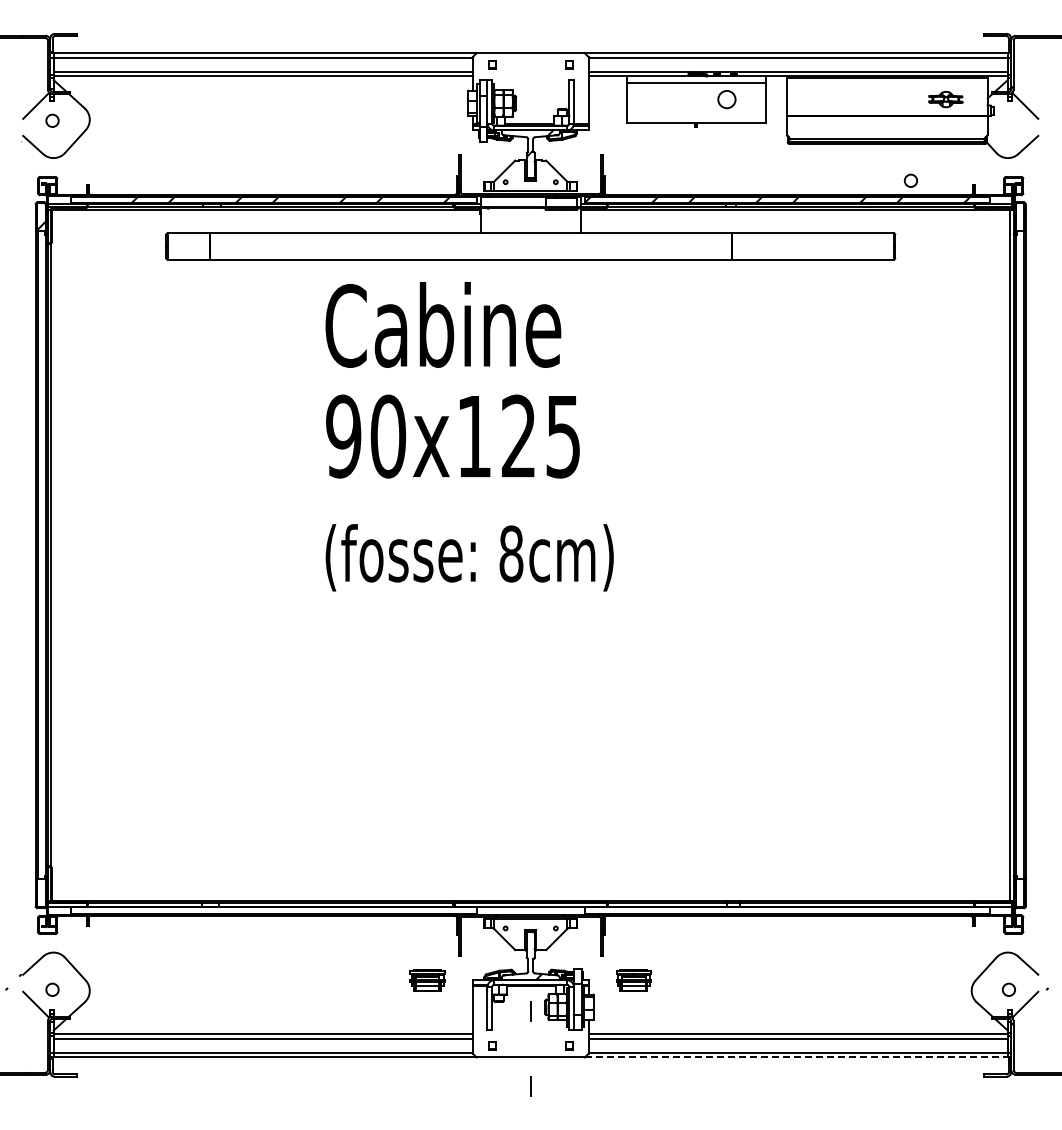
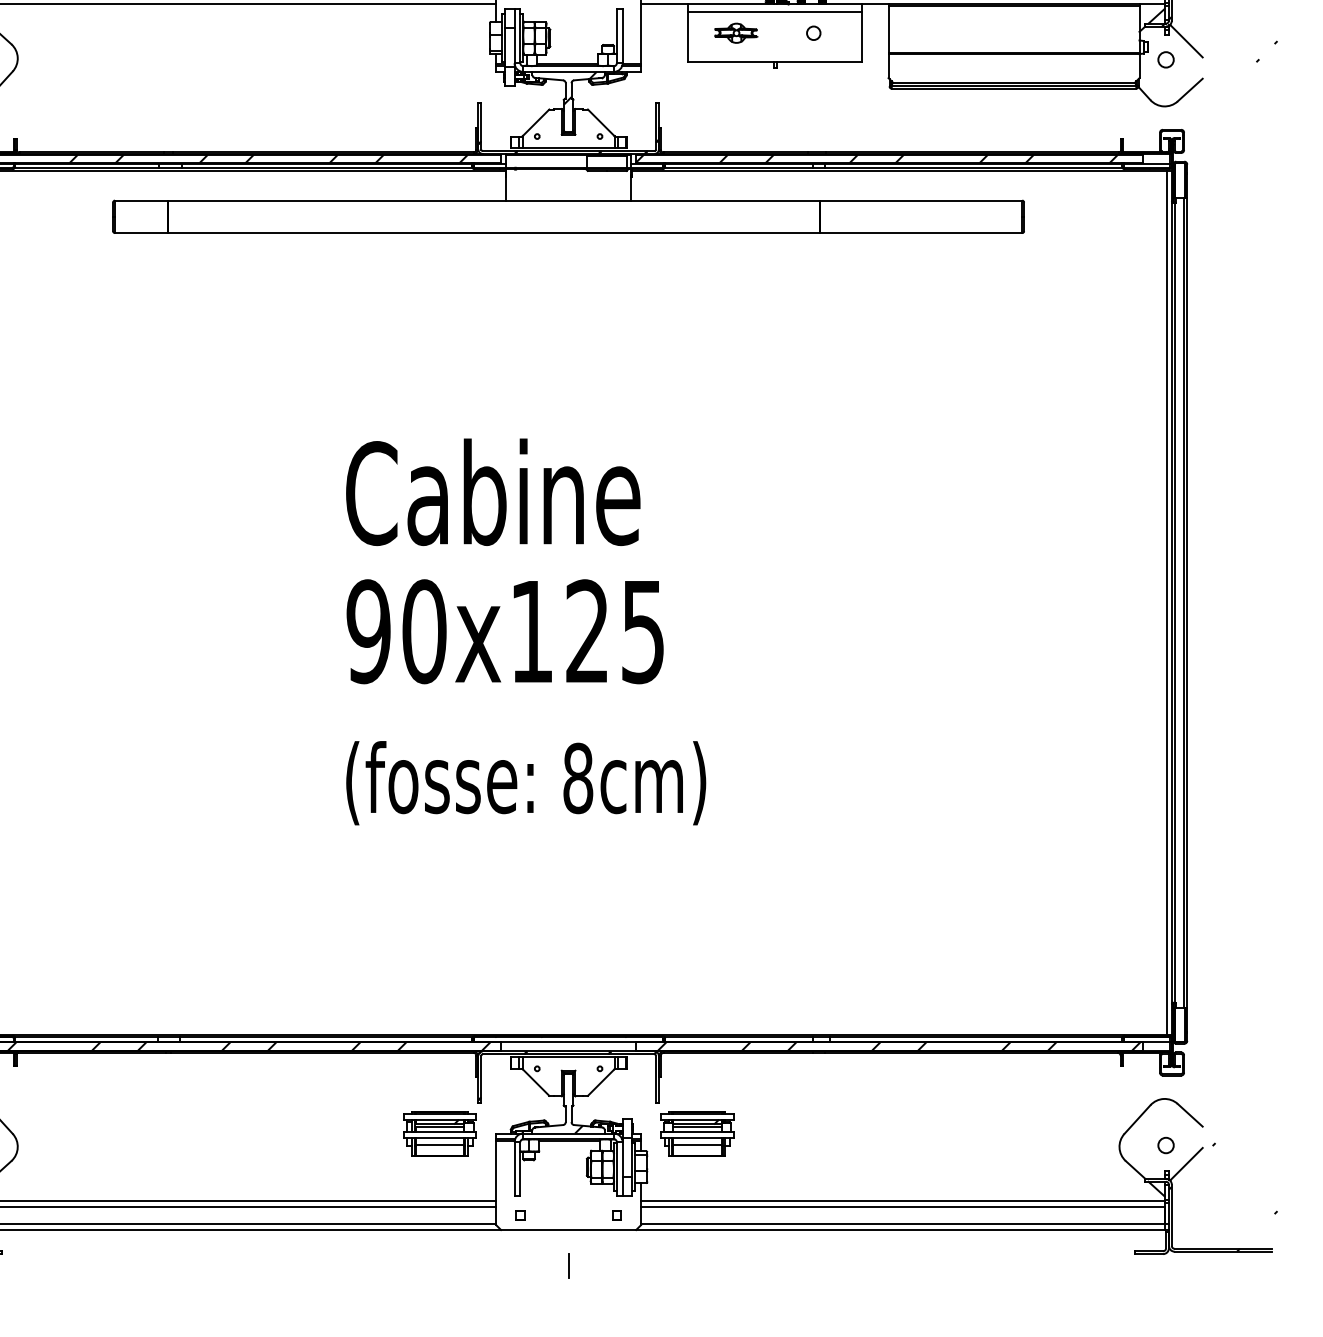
circle: (726, 99) -> (813, 33), size x0.62
part: (945, 99) -> (735, 33), moved
circle: (910, 180) -> (1165, 59), moved
text: (469, 436) -> (525, 631), moved
hatch: (275, 910) -> (249, 1046), added
hatch: (795, 910) -> (899, 1046), added
part: (427, 980) -> (439, 1133), size x1.67
part: (633, 980) -> (697, 1133), size x1.67
line: (530, 1011) -> (568, 1172), removed
line: (796, 1057) -> (900, 1230), dashed -> solid

